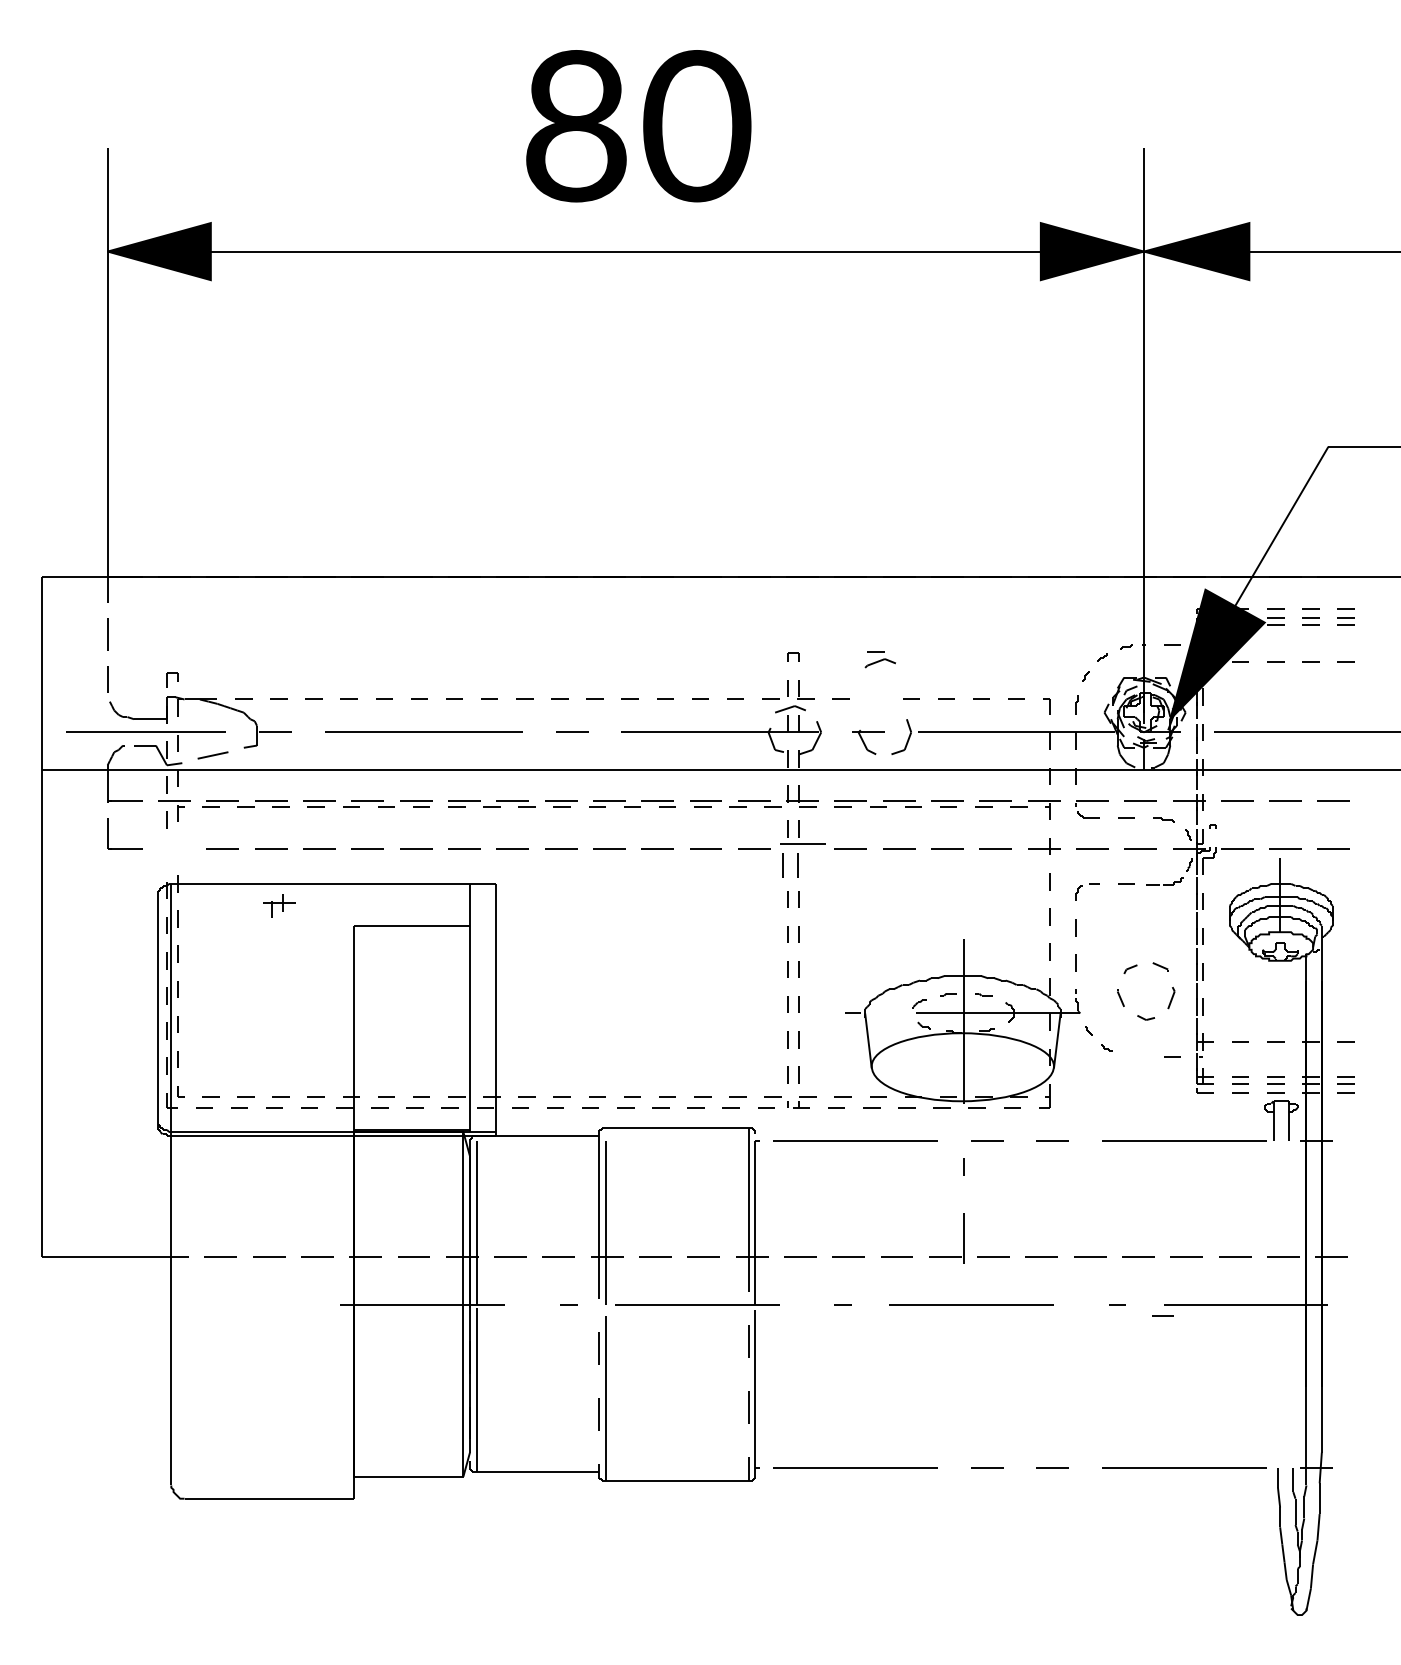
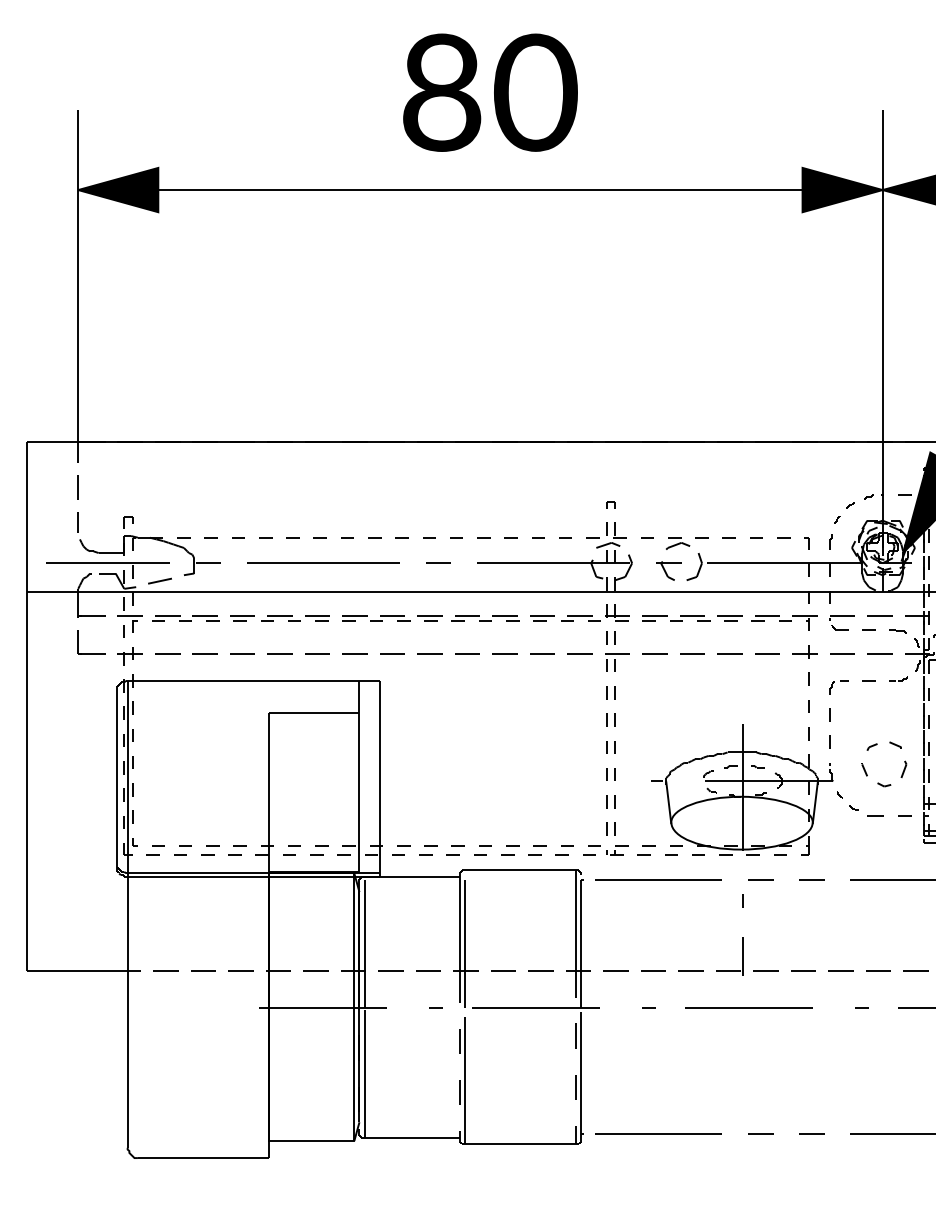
part: (879, 659) -> (677, 543), moved
part: (802, 860) -> (617, 662), size x0.71
part: (1164, 881) -> (898, 679), size x0.62
part: (279, 905) -> (130, 655), moved
line: (1162, 1315) -> (875, 814), moved

